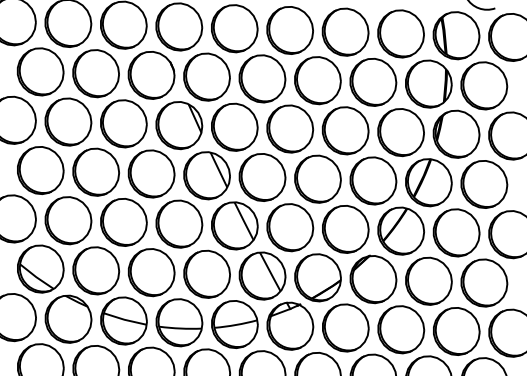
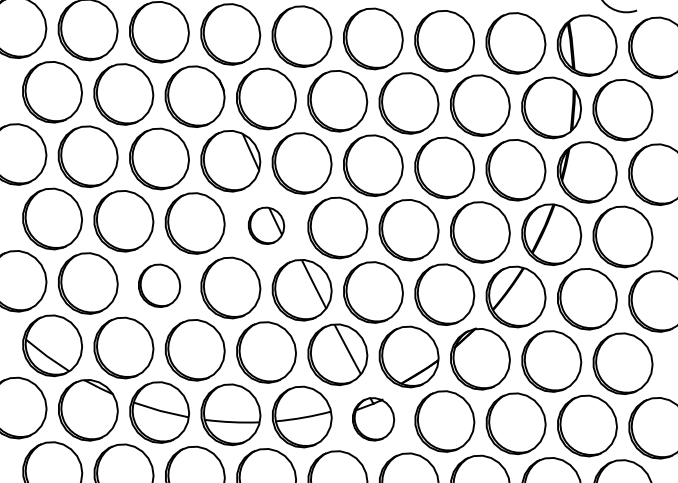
part: (207, 175) -> (266, 225), size x0.6
part: (123, 222) -> (159, 285), size x0.7
part: (290, 326) -> (373, 419), size x0.7

